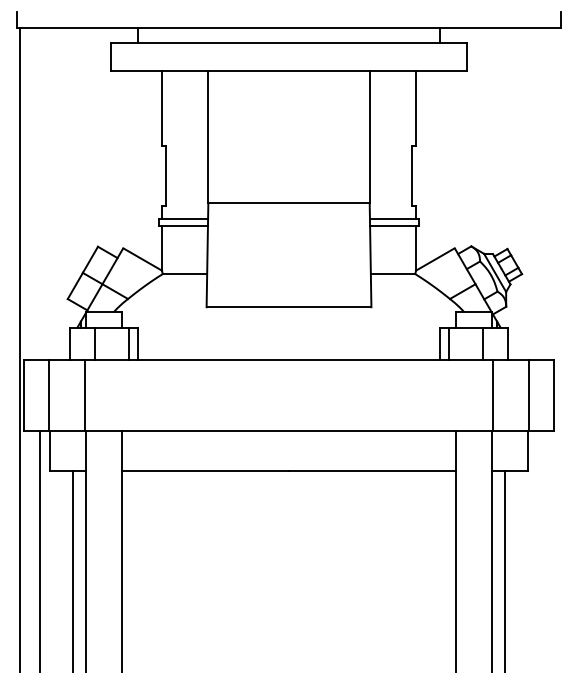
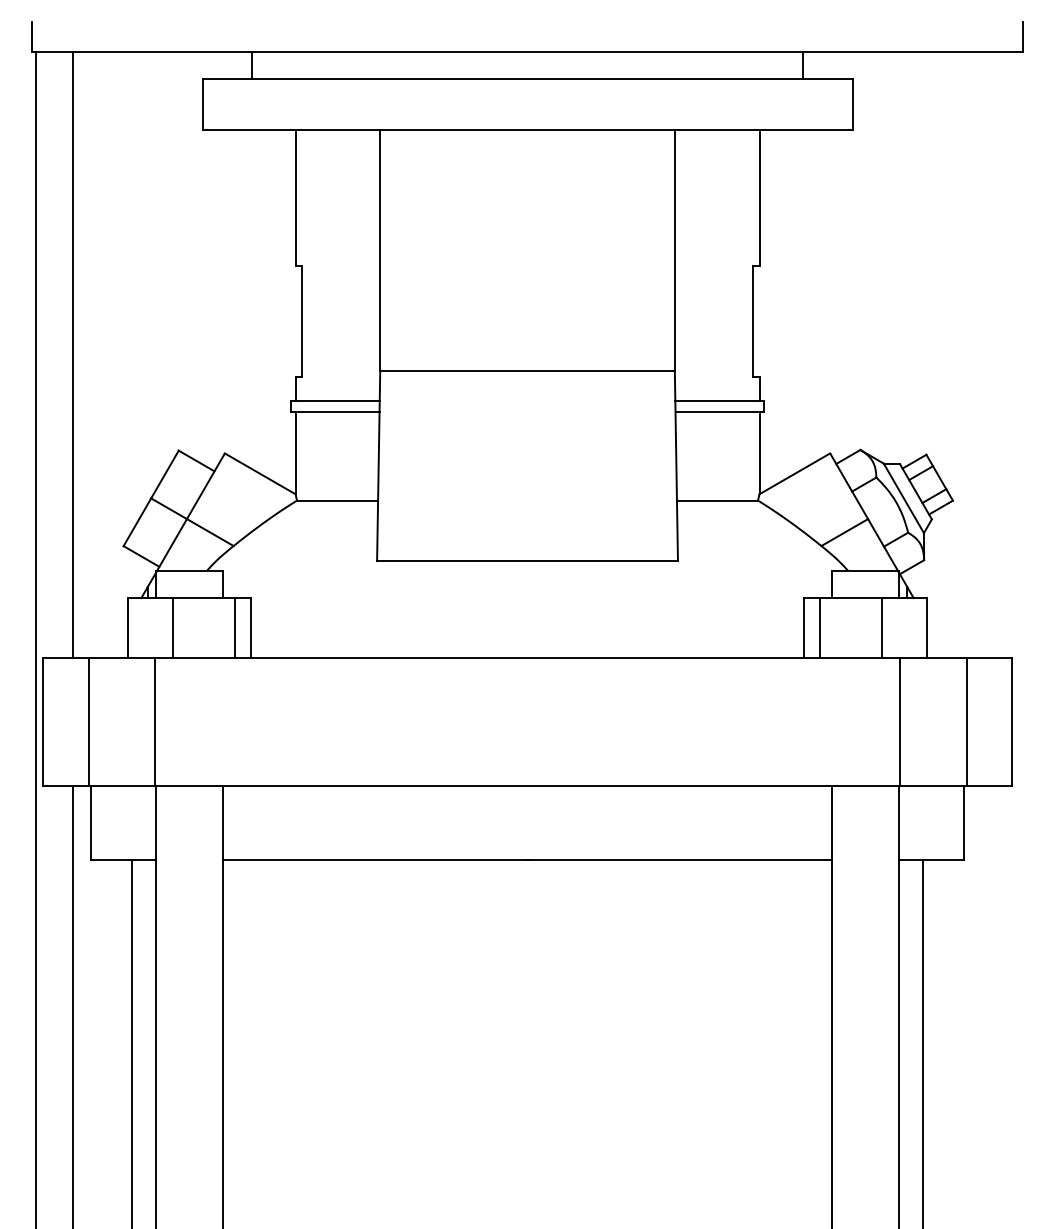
line: (39, 194) -> (71, 355), added

